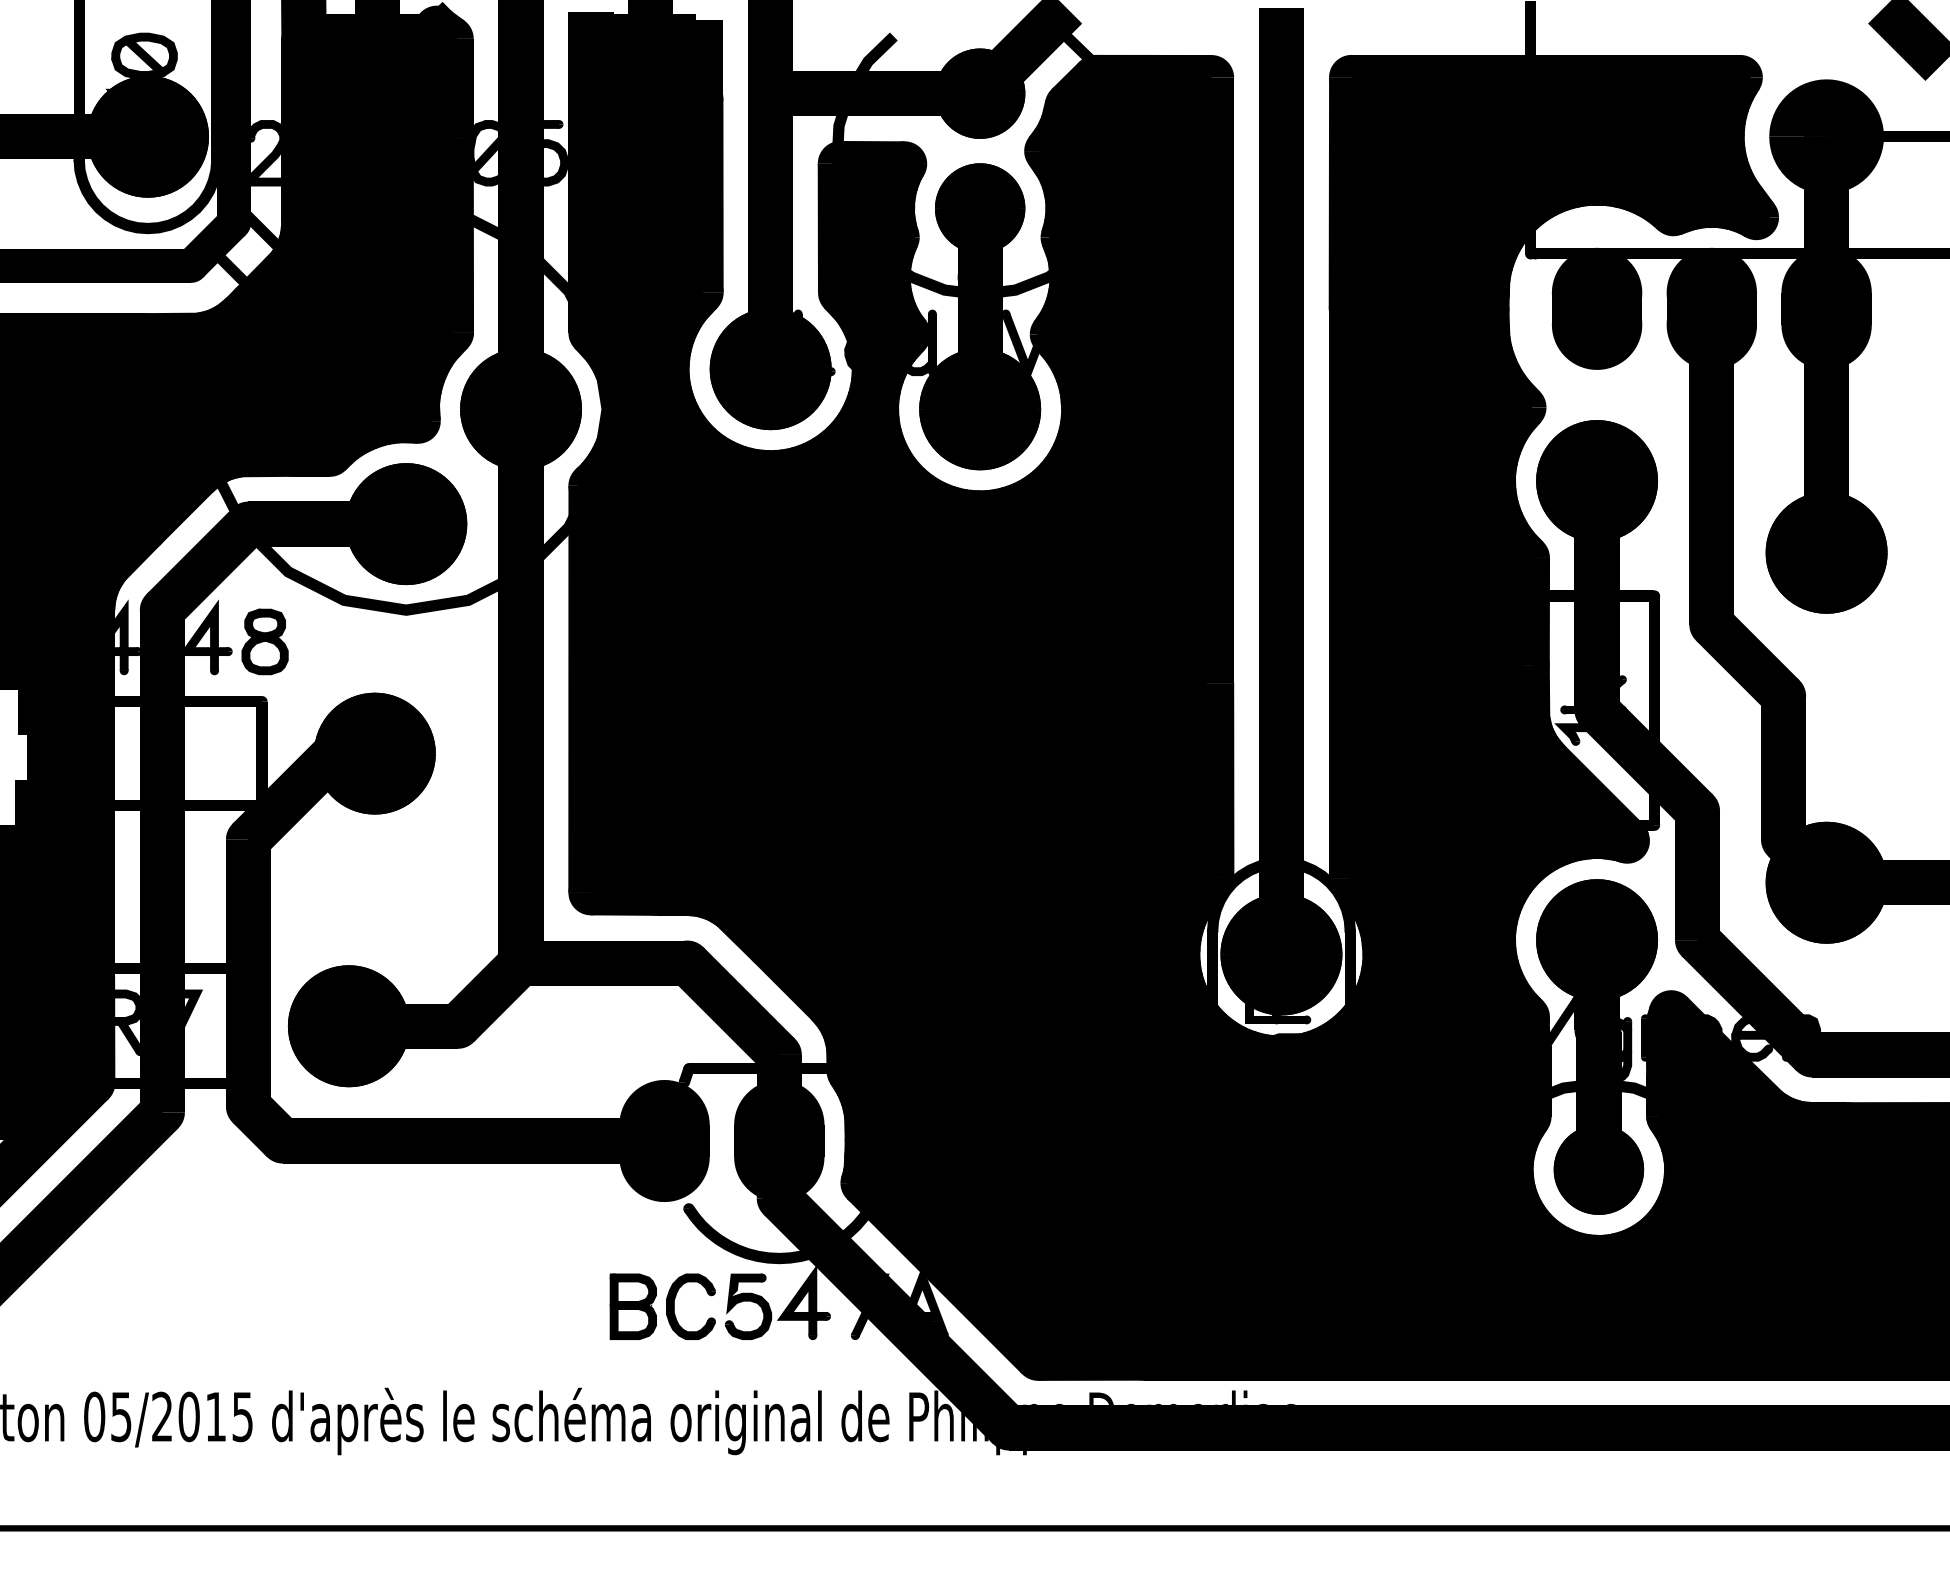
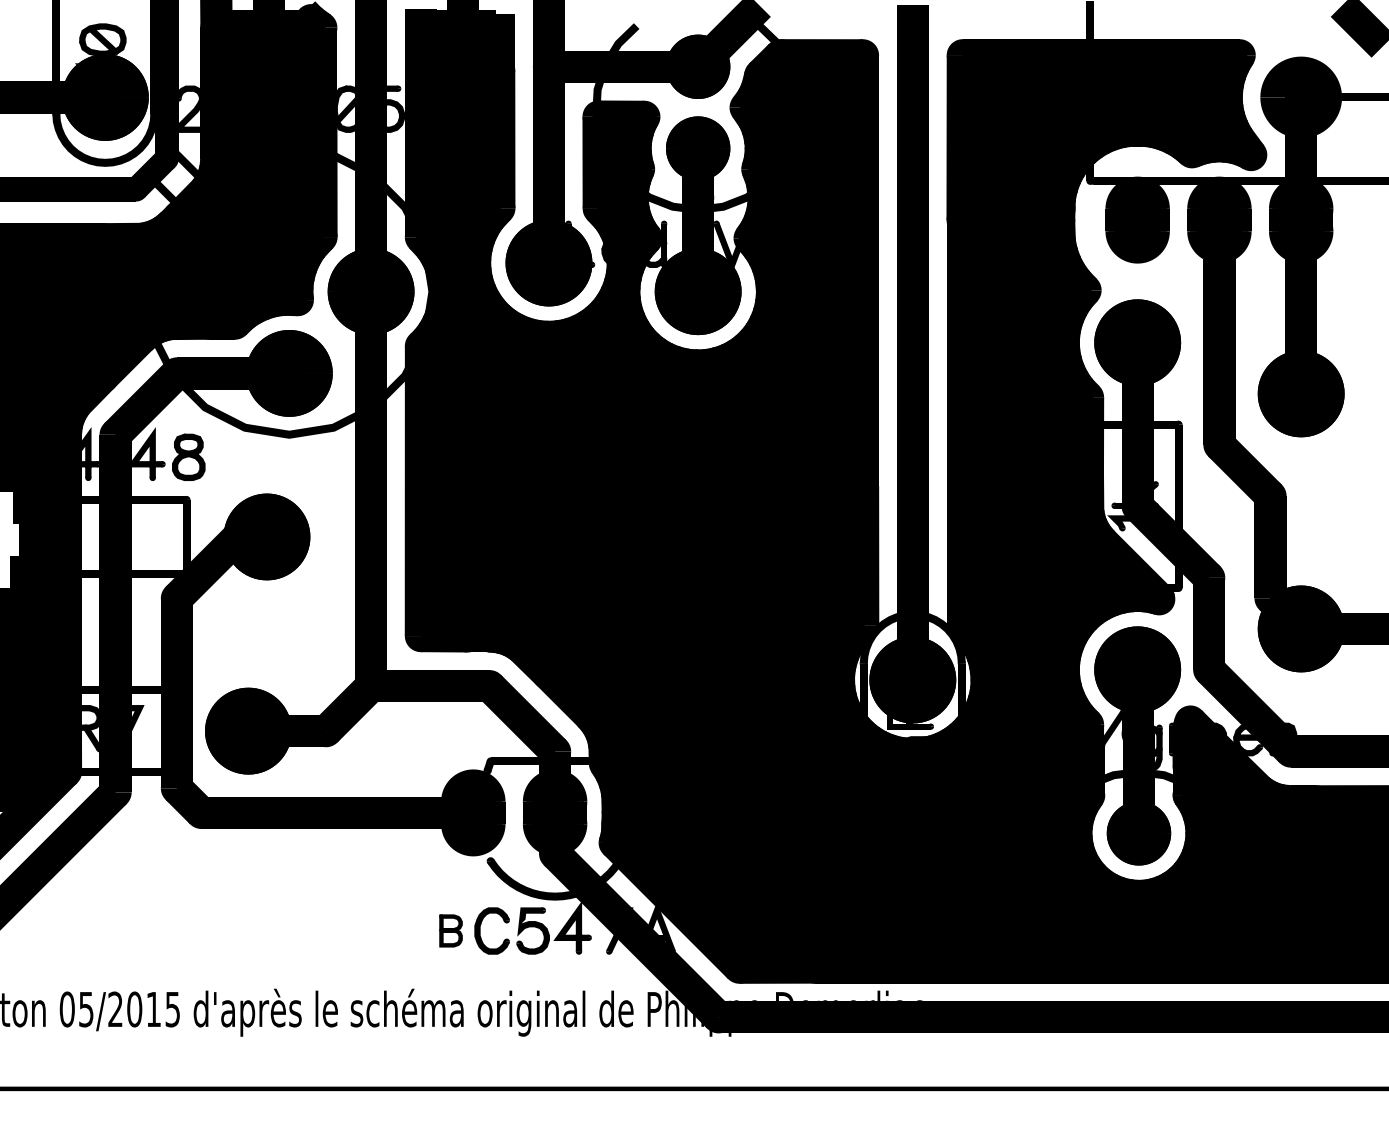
part: (632, 1306) -> (450, 930), size x0.7

